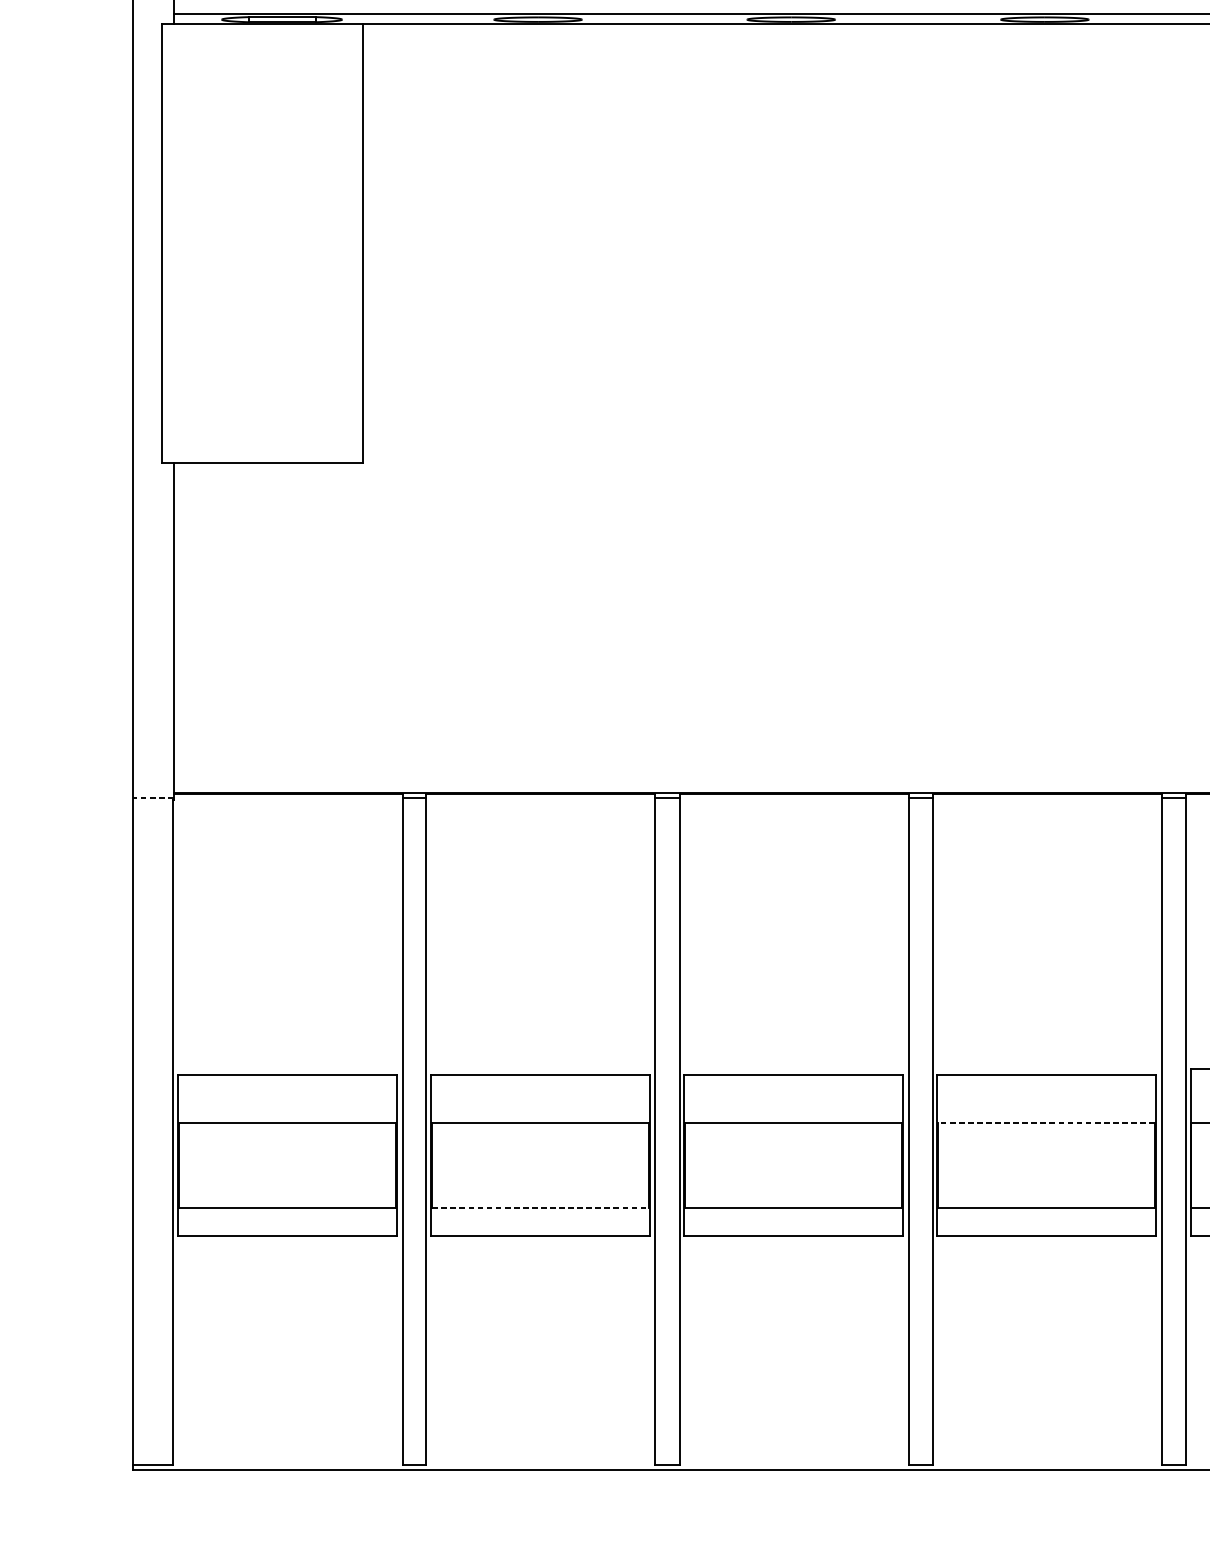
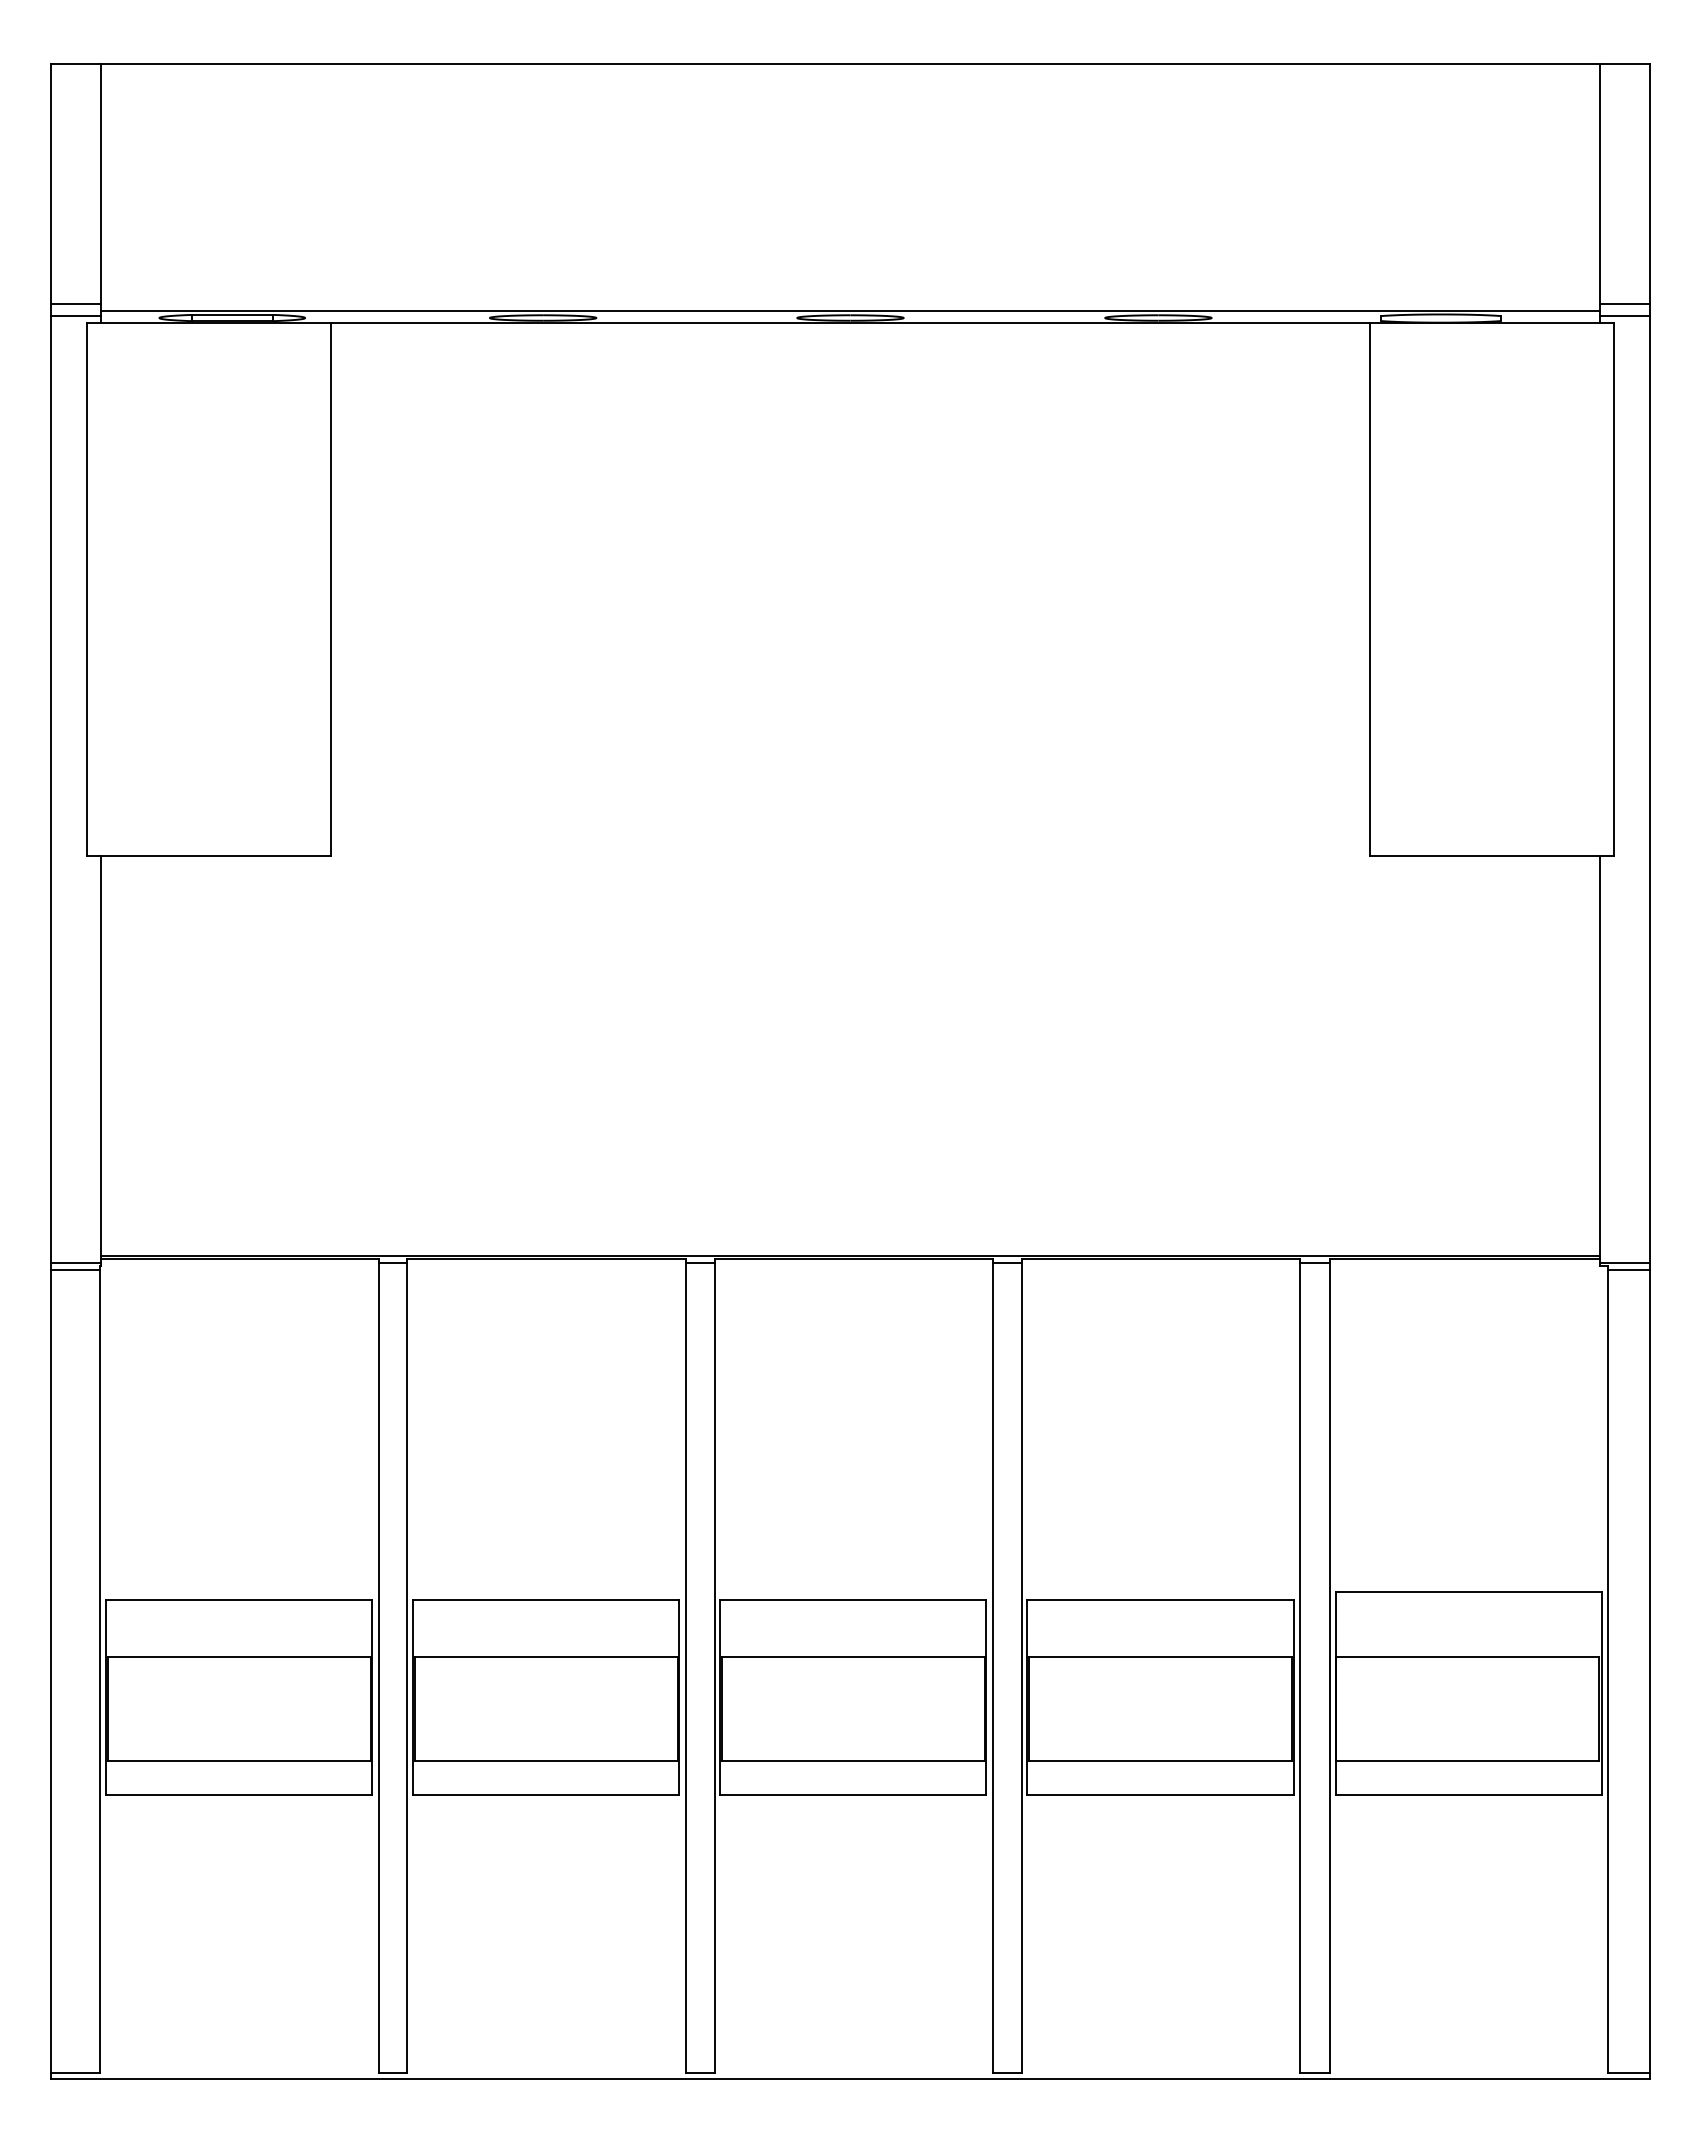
line: (152, 7) -> (75, 303), added
line: (152, 18) -> (75, 316), added
line: (152, 798) -> (75, 1263), dashed -> solid
line: (152, 804) -> (75, 1270), added
line: (1046, 1122) -> (1160, 1657), dashed -> solid
line: (540, 1208) -> (546, 1761), dashed -> solid

